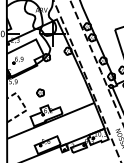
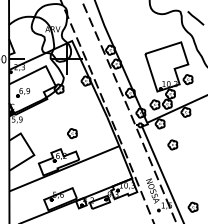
part: (40, 92) -> (72, 133), moved
line: (24, 107) -> (31, 151), dashed -> solid

